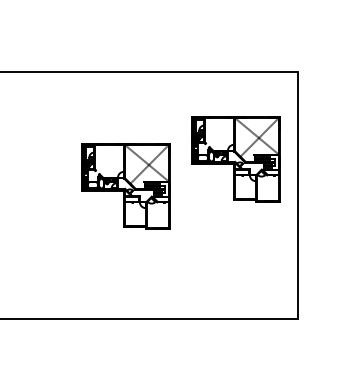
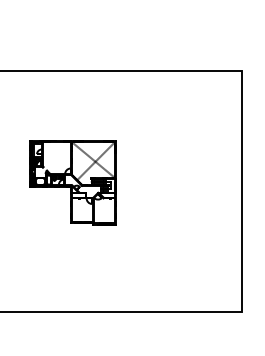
part: (235, 159) -> (180, 156), removed

